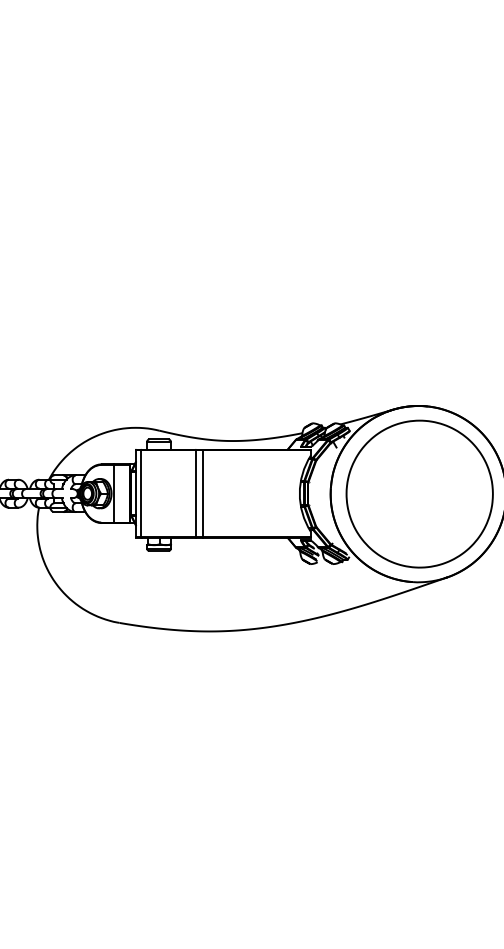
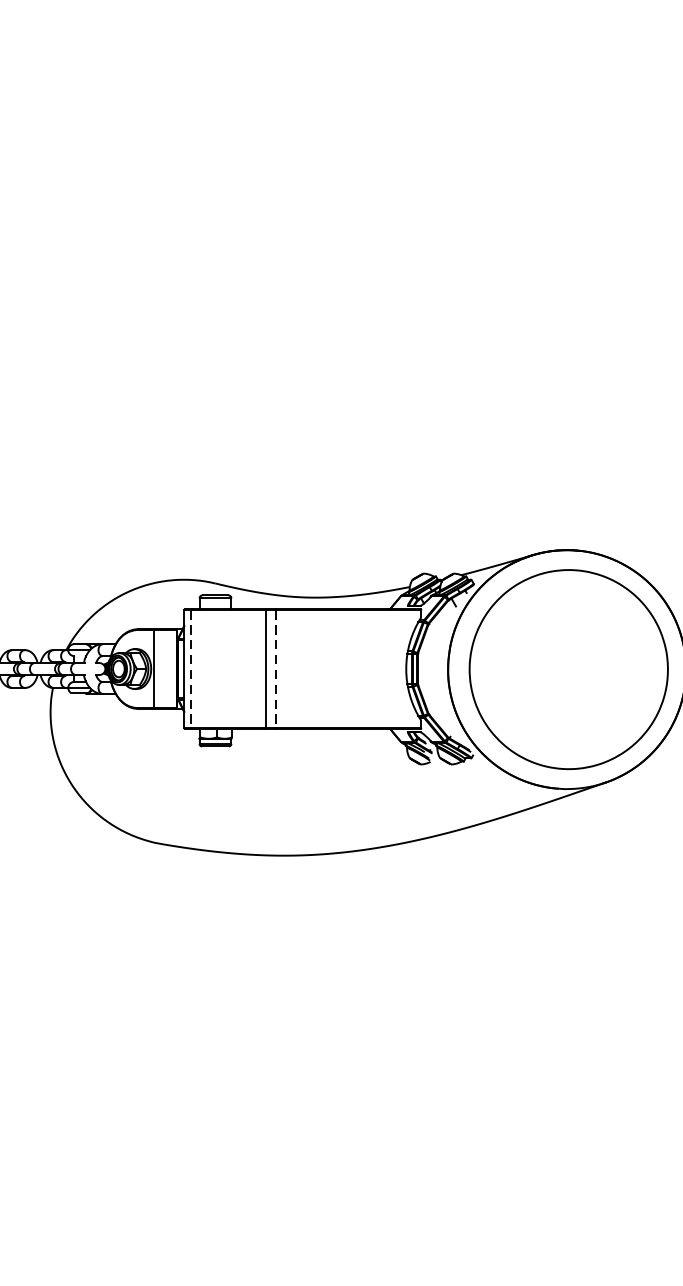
line: (141, 494) -> (191, 670), solid -> dashed
line: (203, 494) -> (275, 670), solid -> dashed

